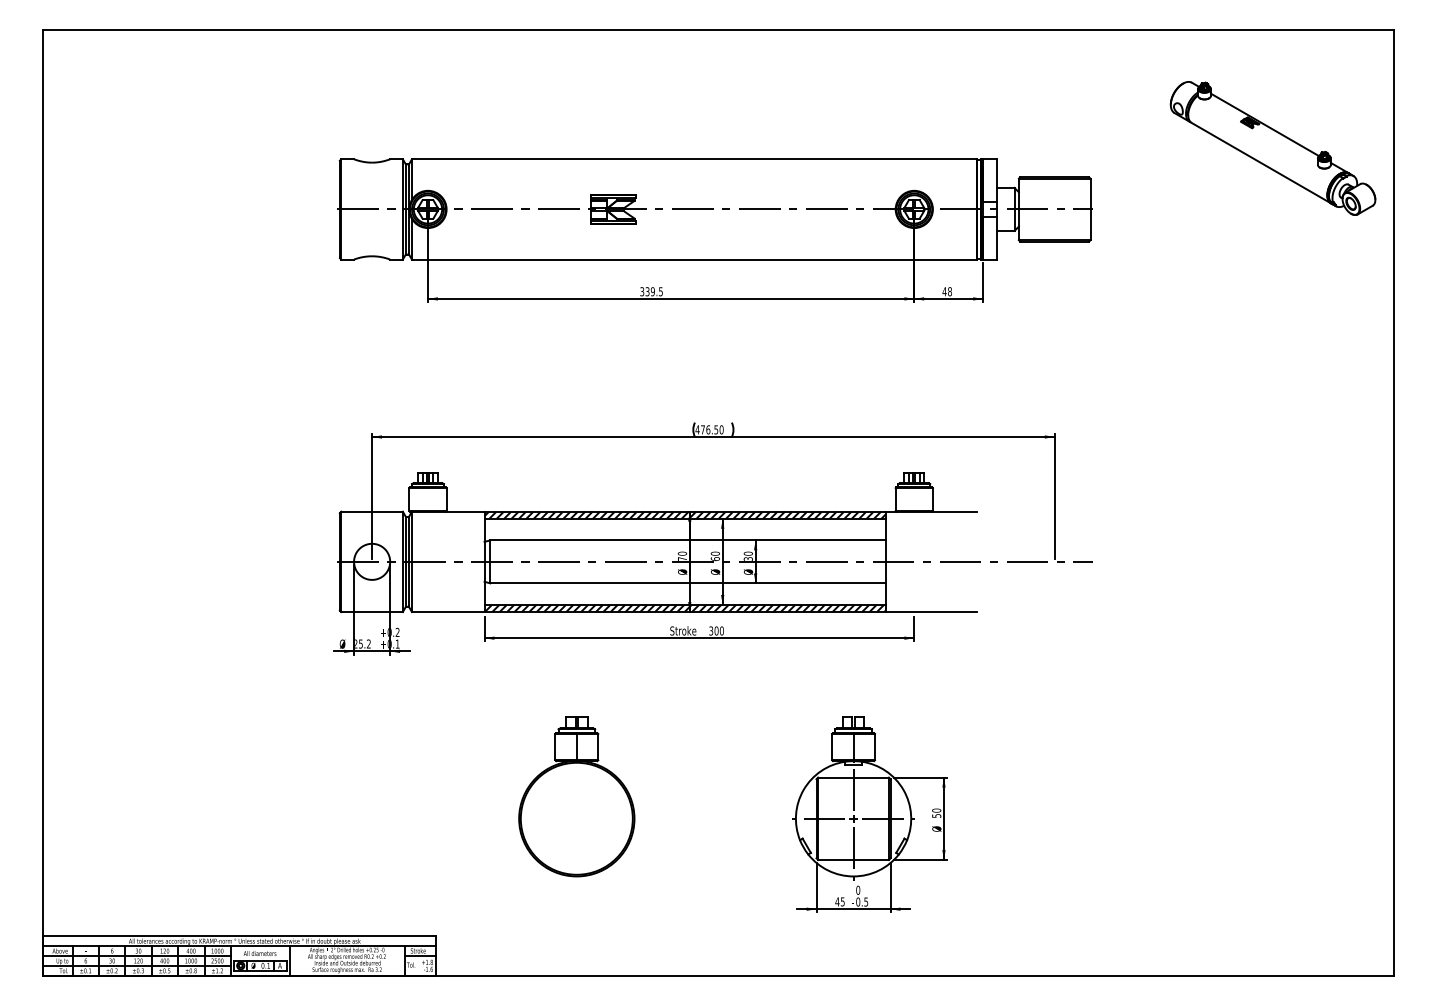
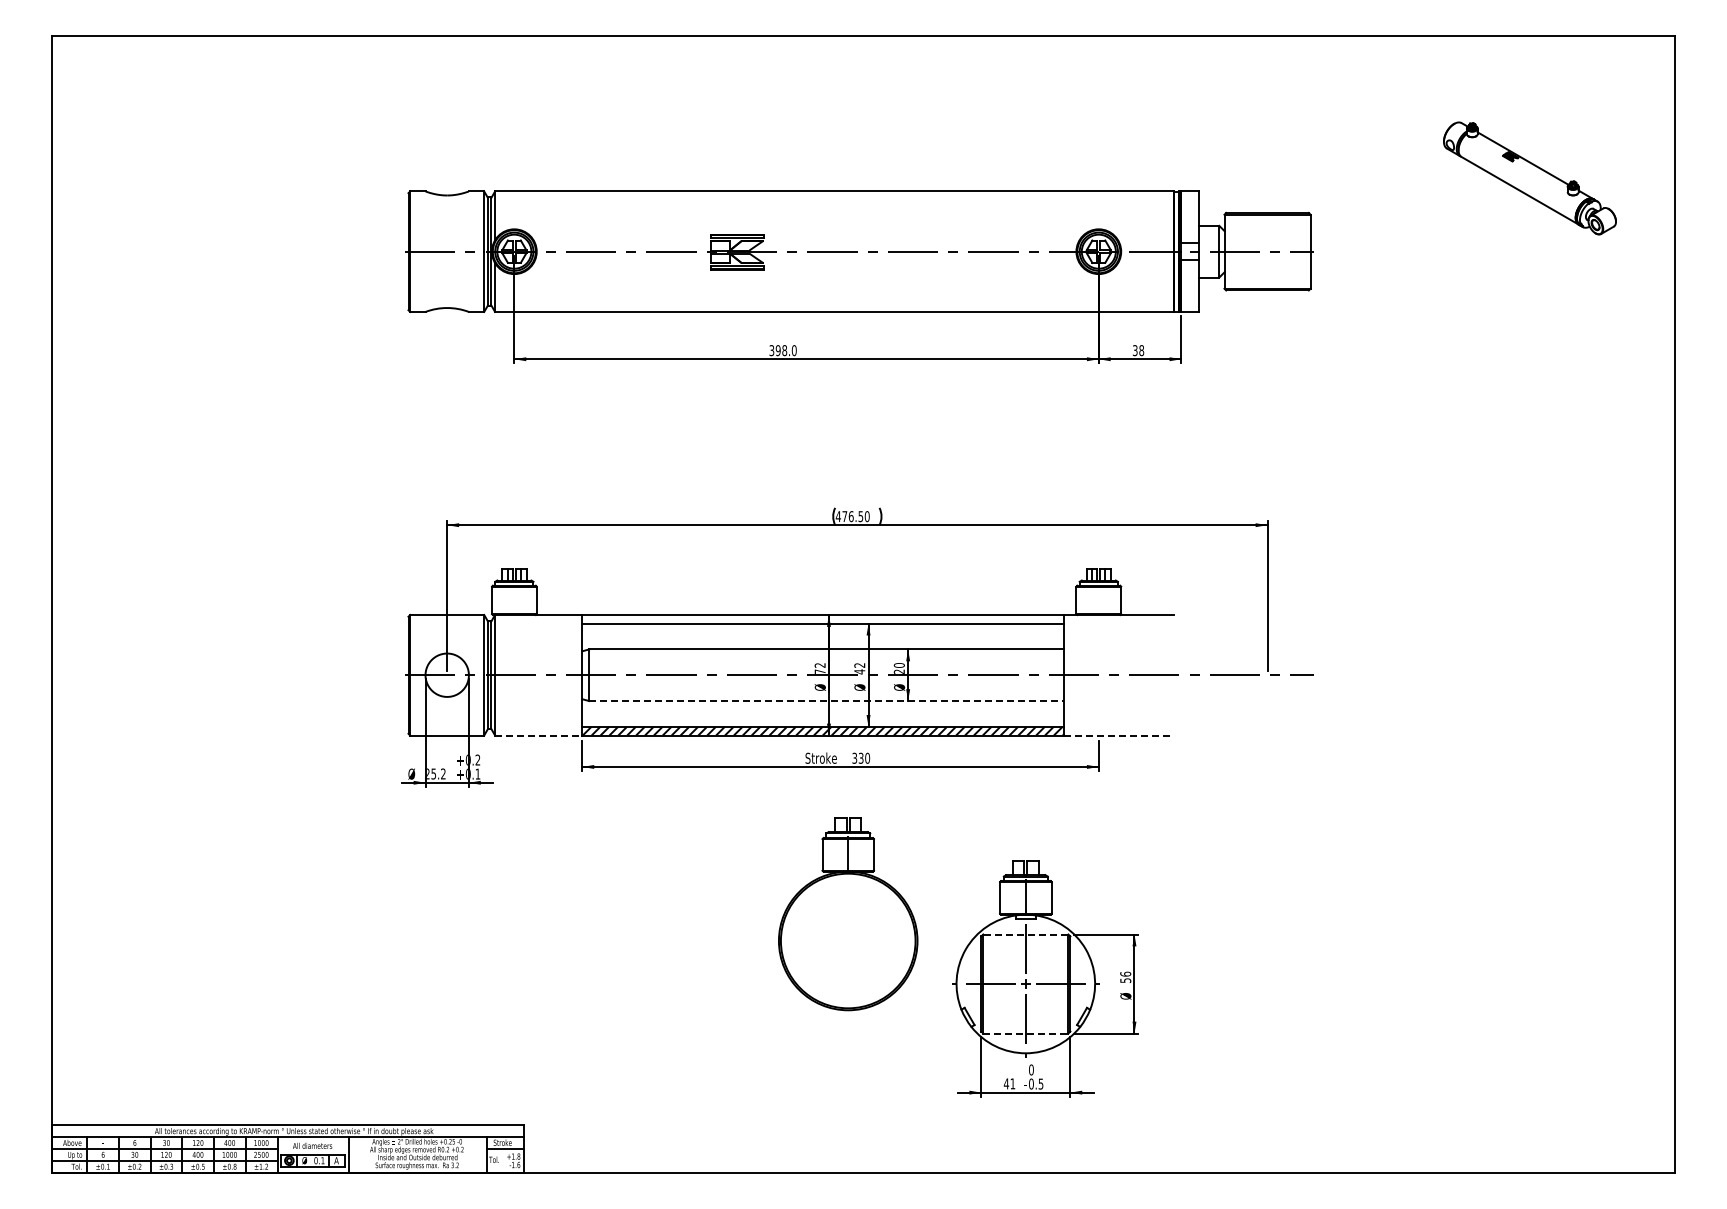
part: (1272, 148) -> (1529, 178), size x0.7
text: (653, 291) -> (785, 350), 339.5 -> 398.0
text: (943, 291) -> (1134, 350), 48 -> 38
hatch: (685, 515) -> (823, 619), removed
text: (681, 553) -> (819, 665), 70 -> 72
text: (715, 556) -> (859, 668), 60 -> 42
text: (748, 558) -> (899, 671), 30 -> 20
line: (687, 583) -> (826, 701), solid -> dashed
line: (448, 612) -> (538, 735), solid -> dashed
line: (931, 612) -> (1119, 735), solid -> dashed
text: (716, 630) -> (860, 757), 300 -> 330
line: (853, 777) -> (1025, 934), solid -> dashed
part: (577, 796) -> (848, 914), moved
text: (936, 810) -> (1125, 973), 50 -> 56
line: (853, 859) -> (1025, 1033), solid -> dashed
text: (842, 901) -> (1012, 1083), 45 -> 41

